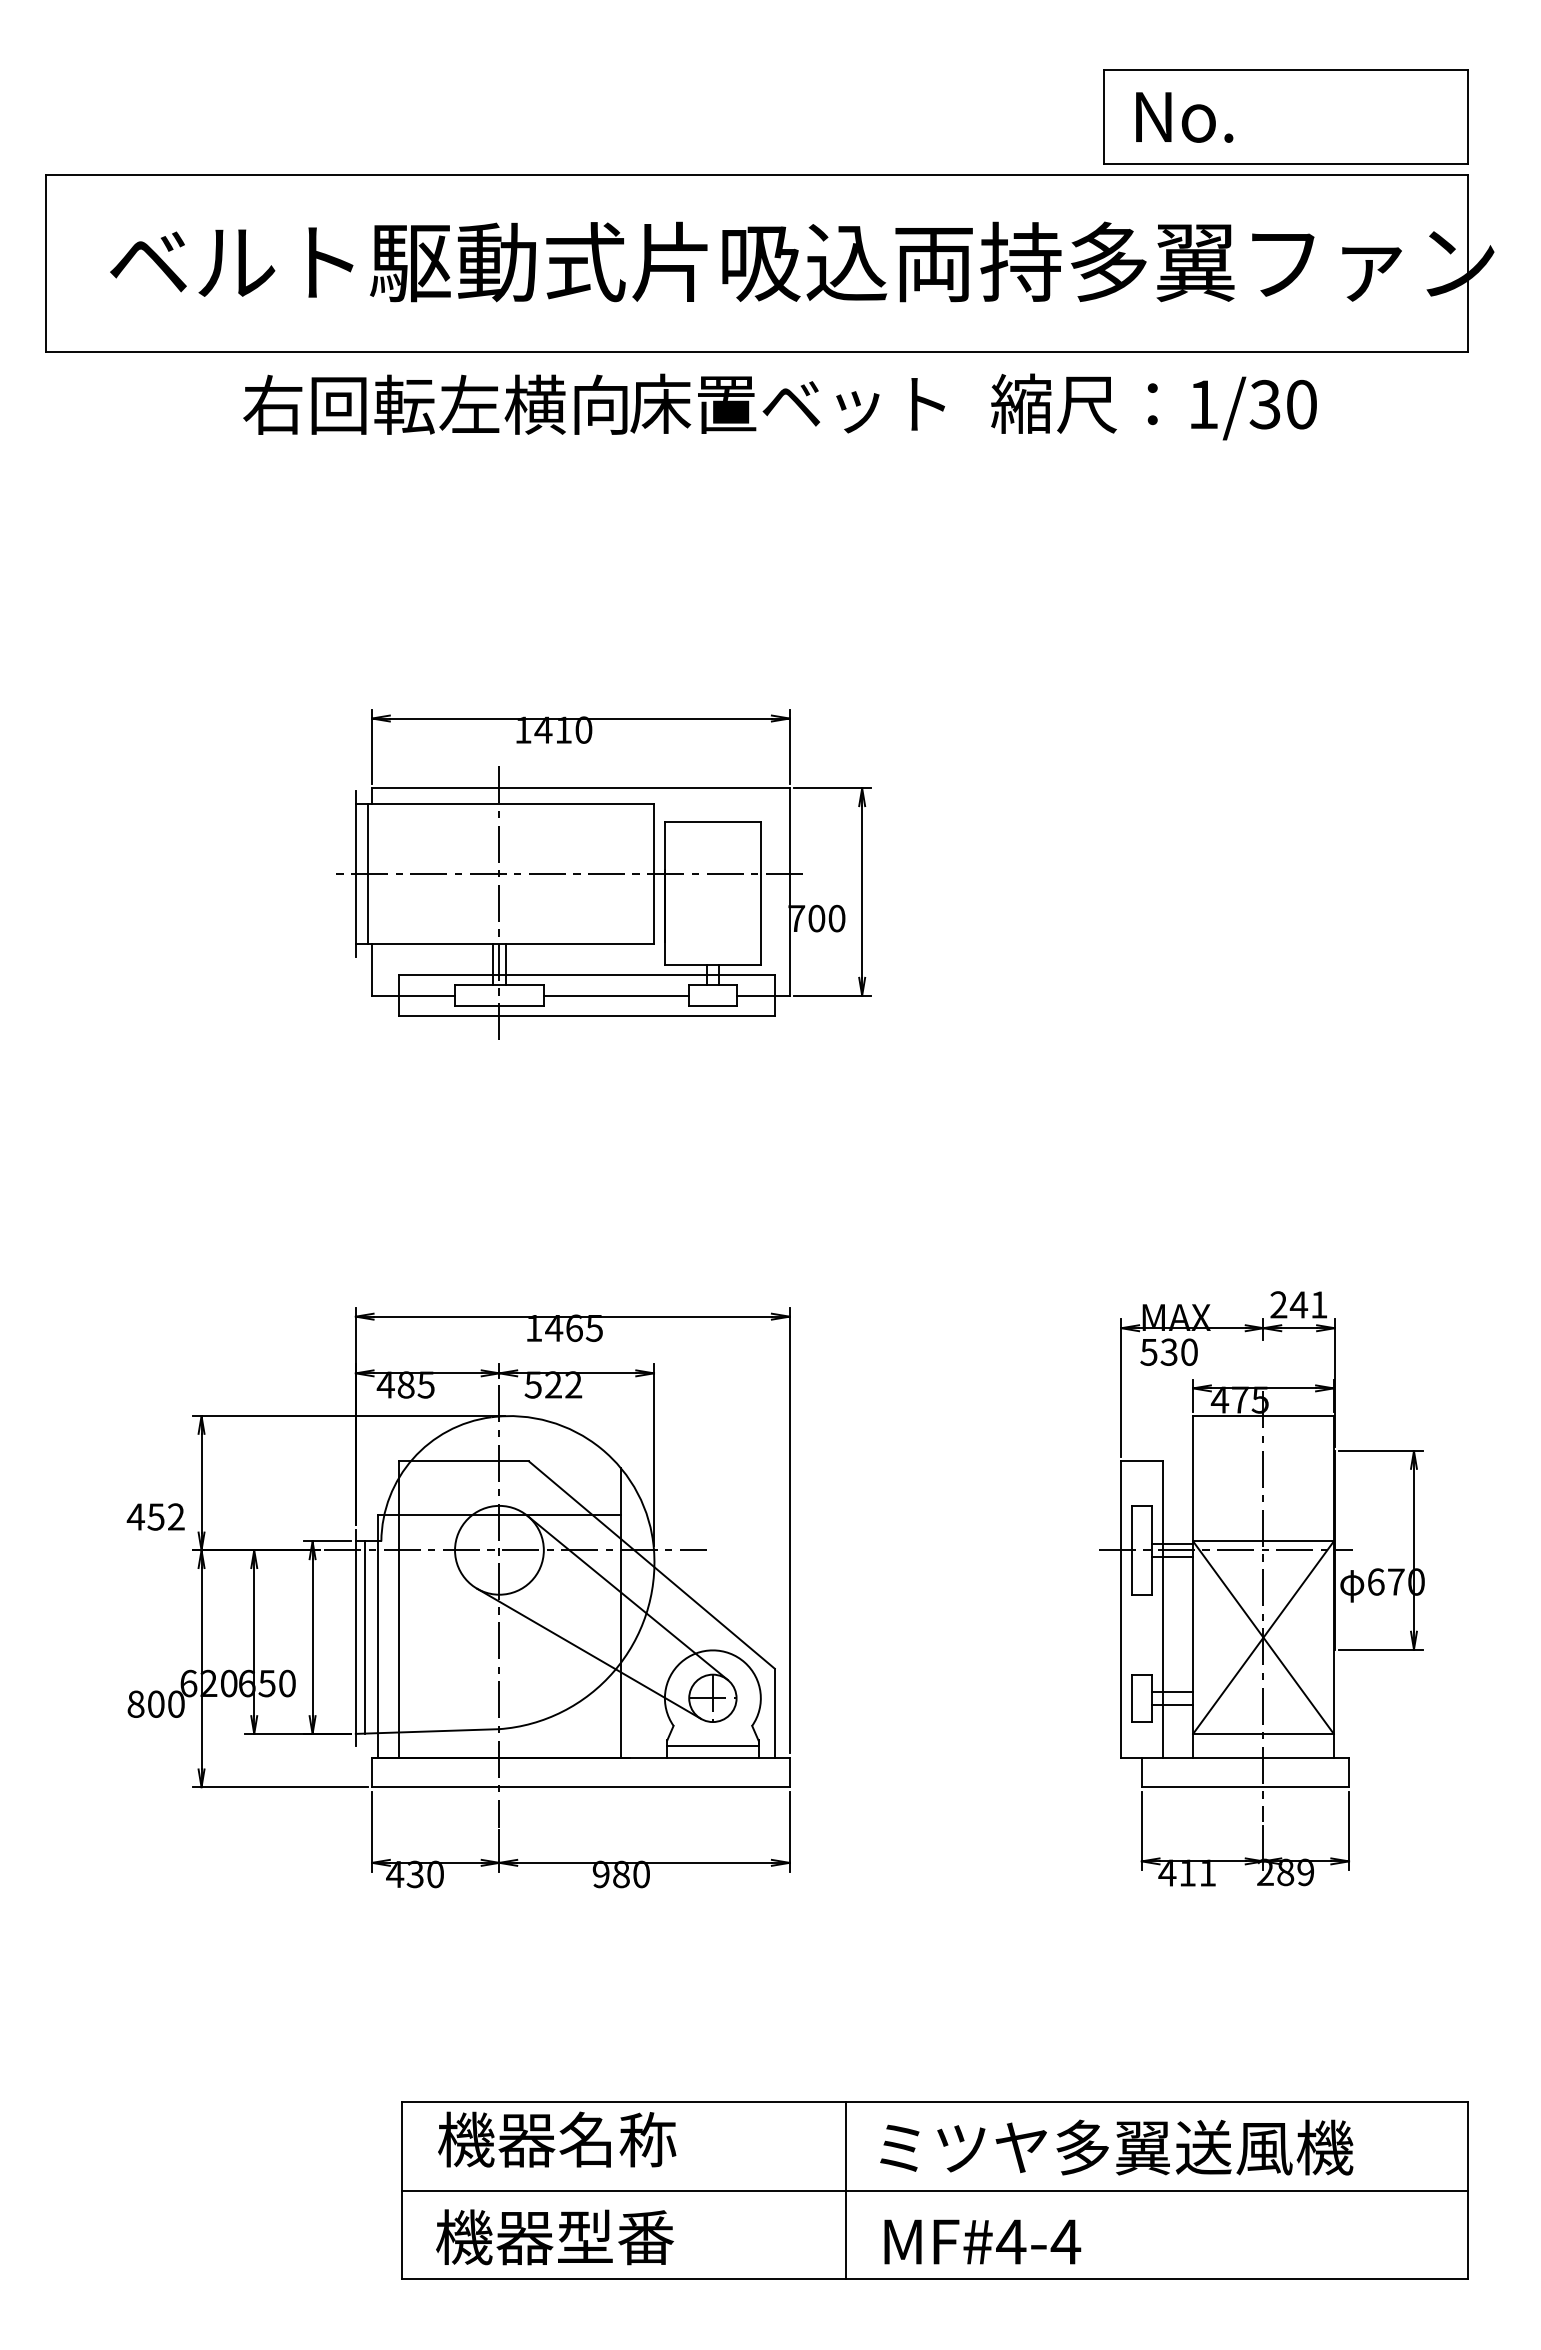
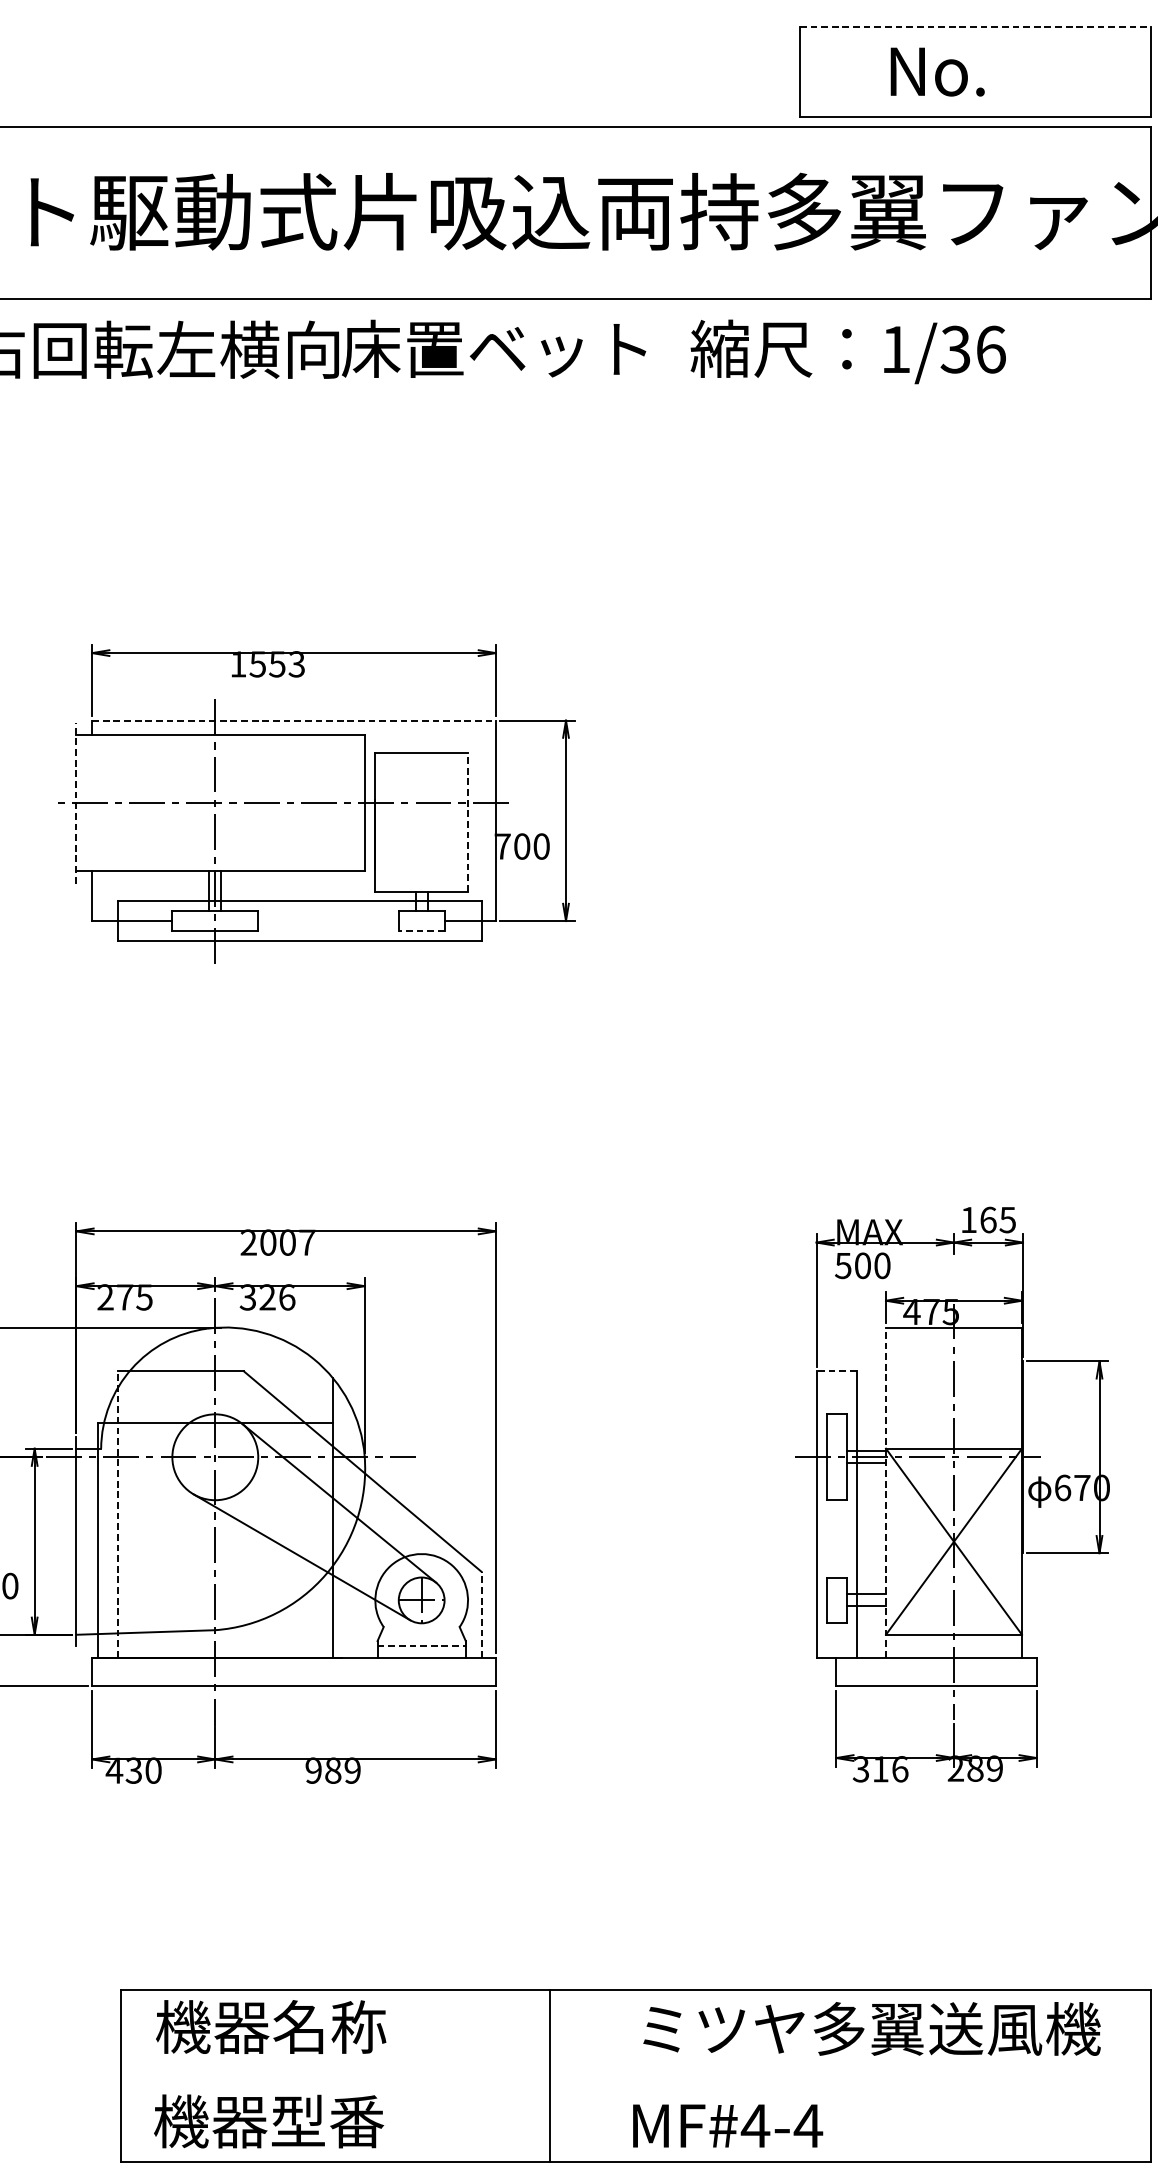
line: (1285, 70) -> (975, 26), solid -> dashed
text: (1184, 117) -> (937, 72), moved
text: (1302, 404) -> (991, 349), 1/30 -> 1/36
text: (563, 729) -> (277, 663), 1410 -> 1553
line: (580, 788) -> (293, 720), solid -> dashed
line: (355, 873) -> (76, 802), solid -> dashed
line: (367, 873) -> (87, 802), removed
line: (760, 893) -> (467, 822), solid -> dashed
line: (616, 995) -> (328, 920), removed
line: (712, 1005) -> (421, 930), solid -> dashed
text: (1298, 1304) -> (987, 1219), 241 -> 165
text: (564, 1328) -> (278, 1242), 1465 -> 2007
text: (1168, 1351) -> (862, 1265), 530 -> 500
text: (395, 1384) -> (114, 1296), 485 -> 275
text: (553, 1384) -> (267, 1296), 522 -> 326
line: (1142, 1461) -> (837, 1371), solid -> dashed
line: (1193, 1586) -> (886, 1492), solid -> dashed
line: (398, 1609) -> (117, 1514), solid -> dashed
line: (364, 1637) -> (84, 1541), removed
line: (774, 1712) -> (481, 1614), solid -> dashed
line: (712, 1745) -> (421, 1645), solid -> dashed
text: (1187, 1872) -> (880, 1768), 411 -> 316
text: (641, 1874) -> (352, 1770), 980 -> 989
text: (1116, 2147) -> (871, 2028), moved
line: (934, 2190) -> (635, 2076), removed
text: (982, 2241) -> (727, 2125), moved

